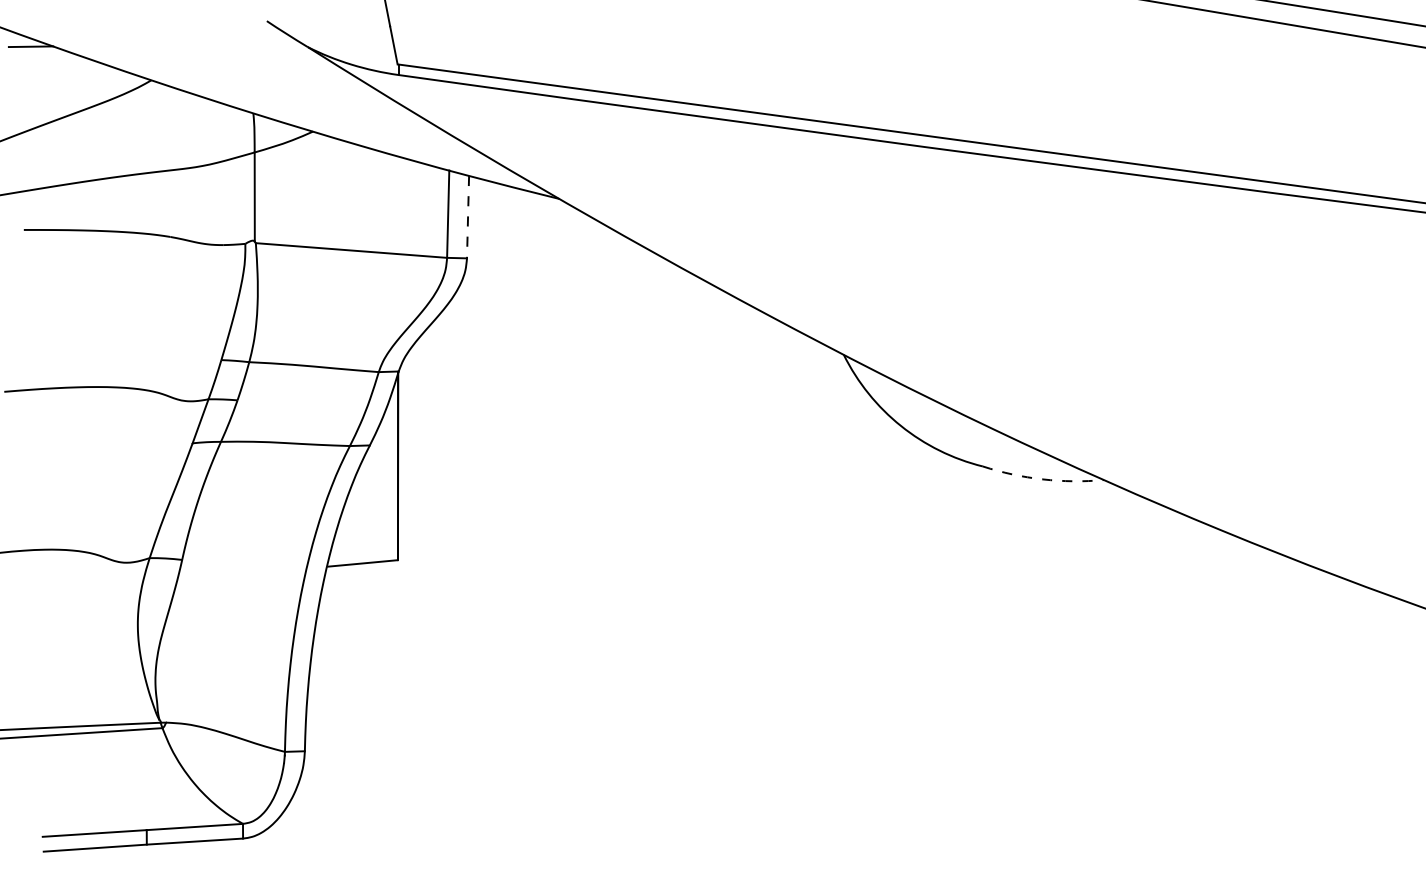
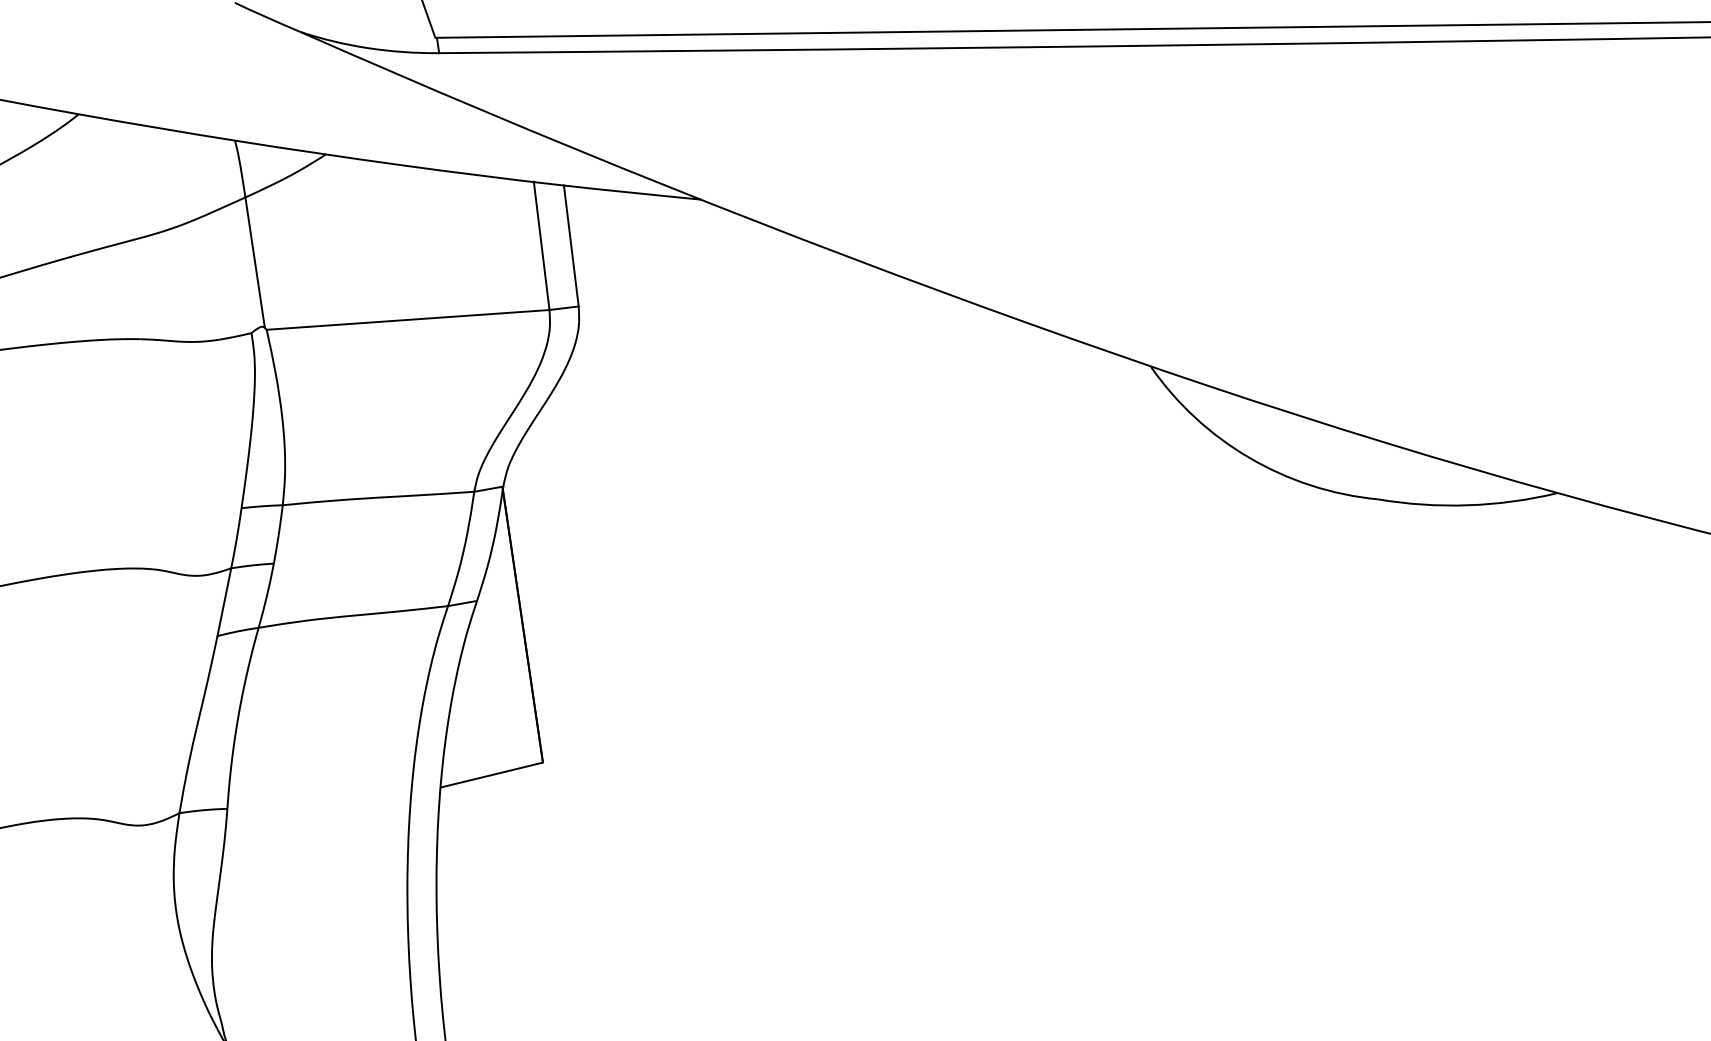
line: (468, 217) -> (572, 246), dashed -> solid
arc: (1042, 479) -> (1467, 505), dashed -> solid

